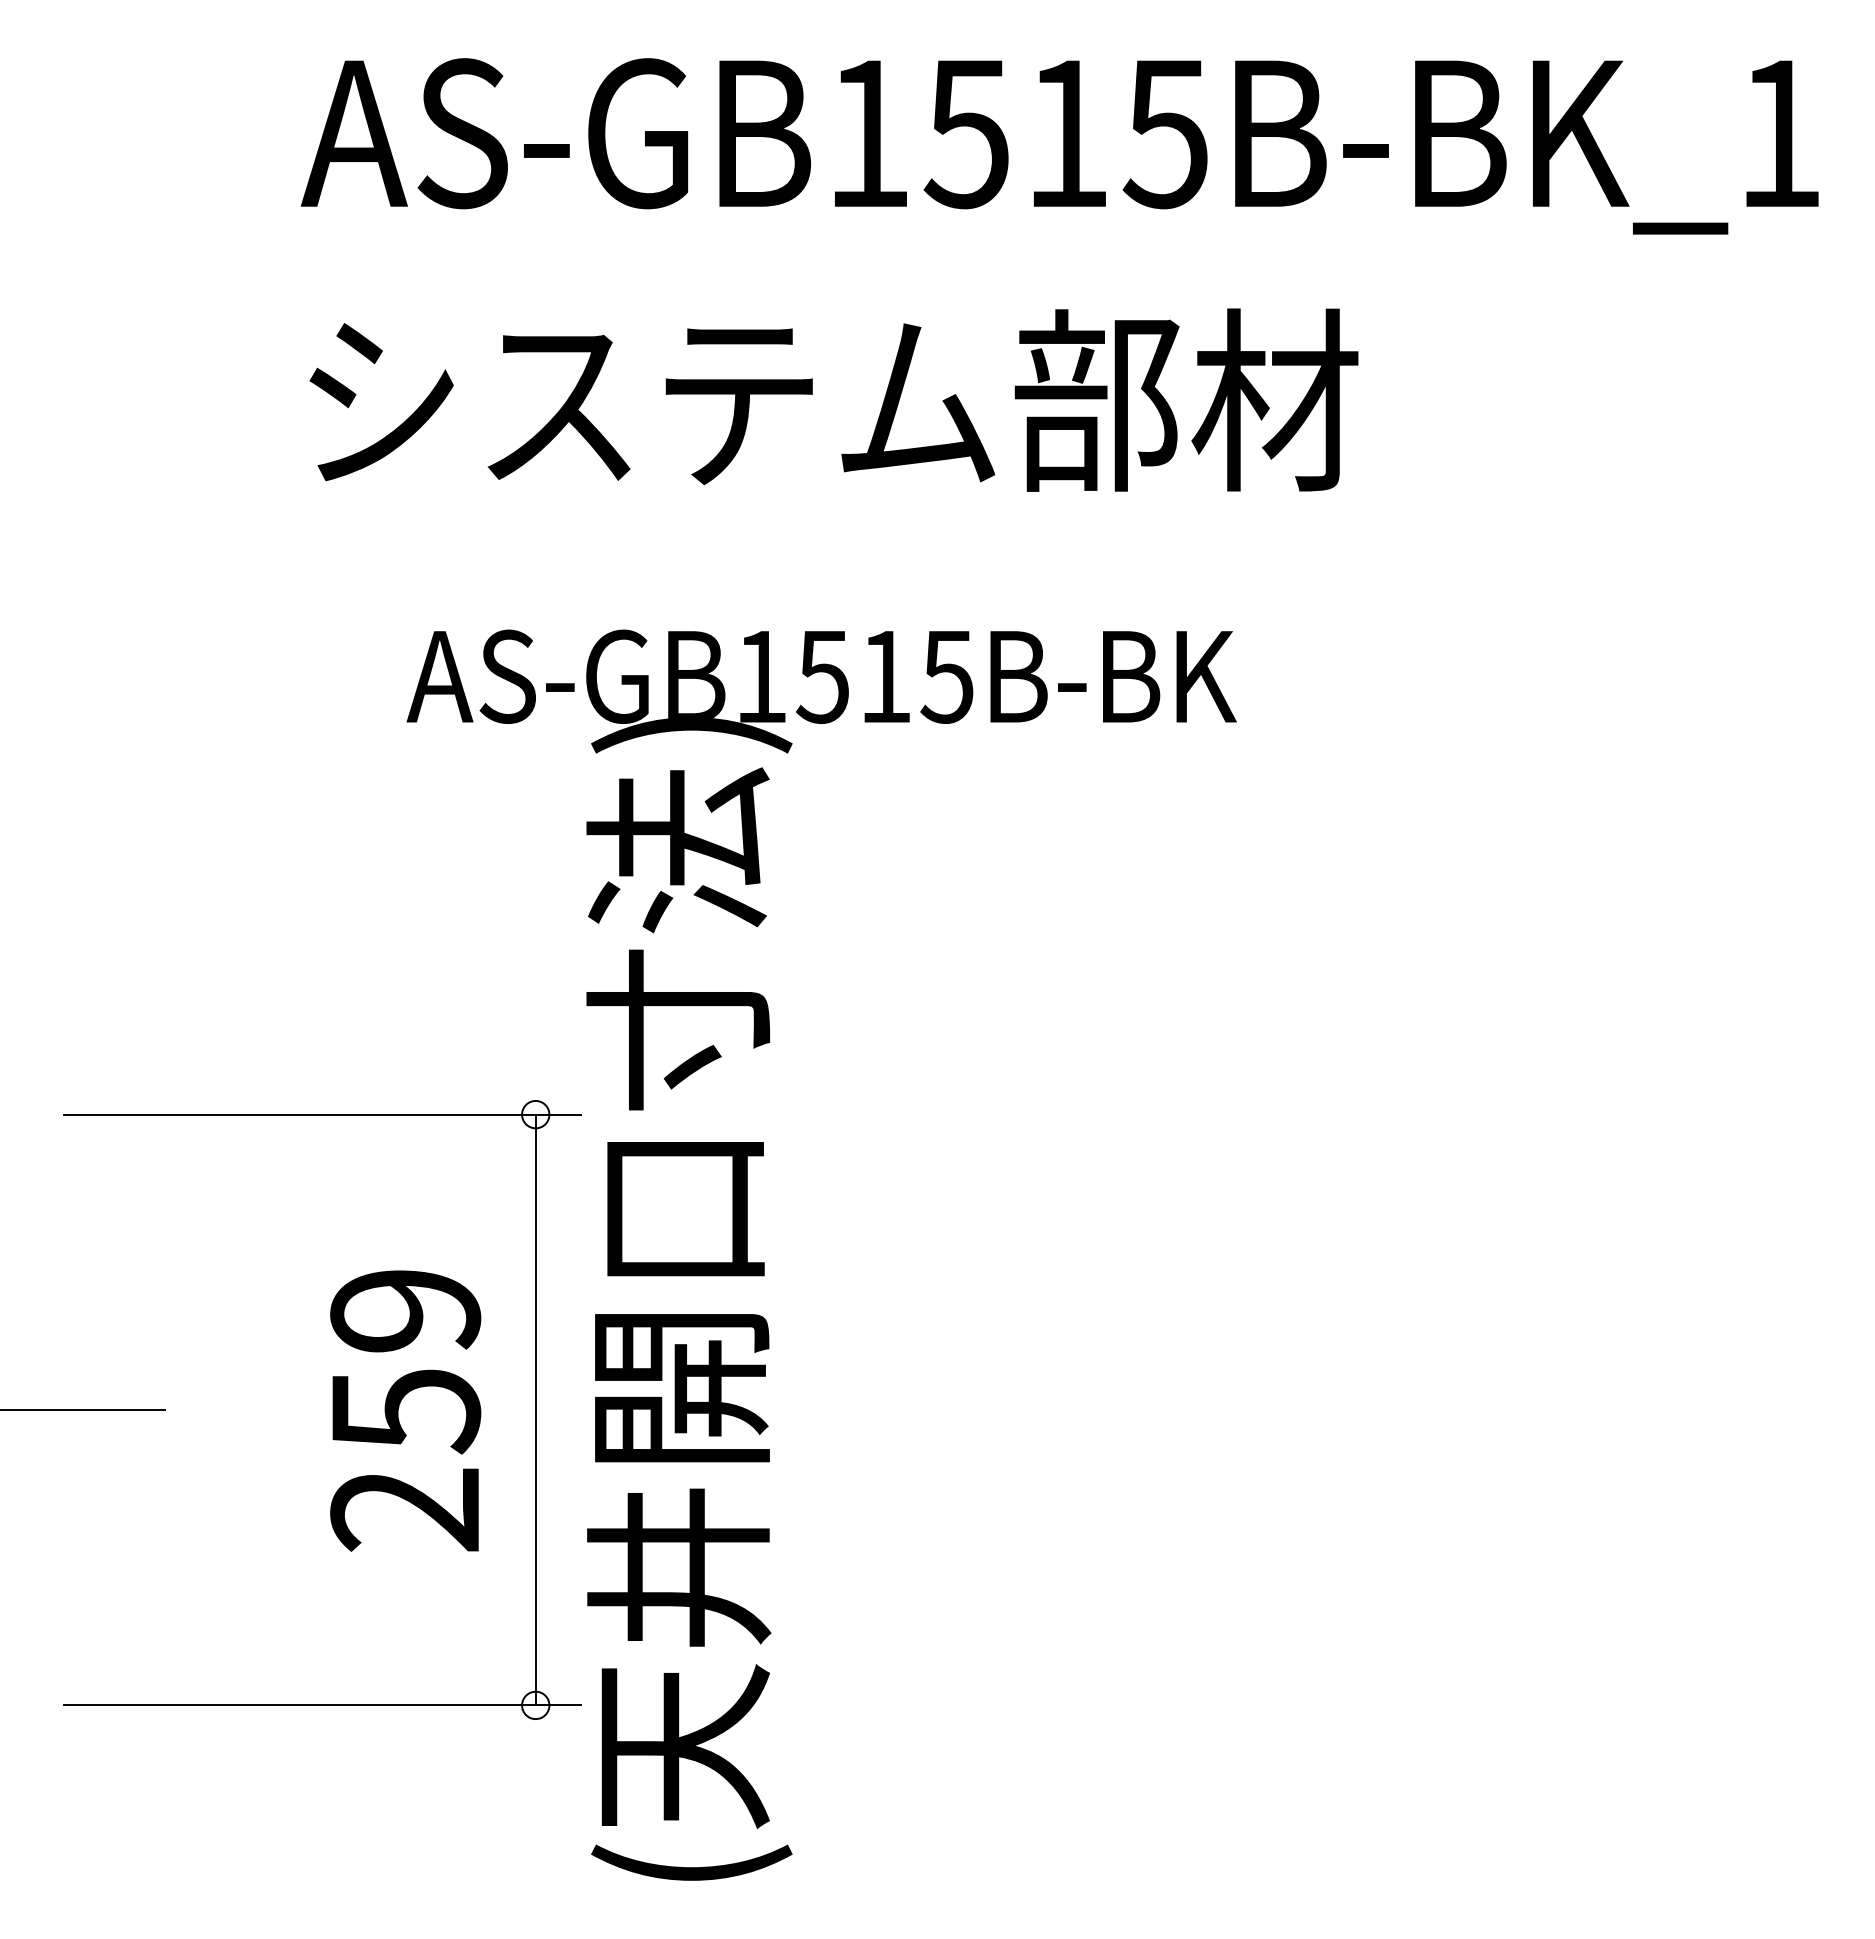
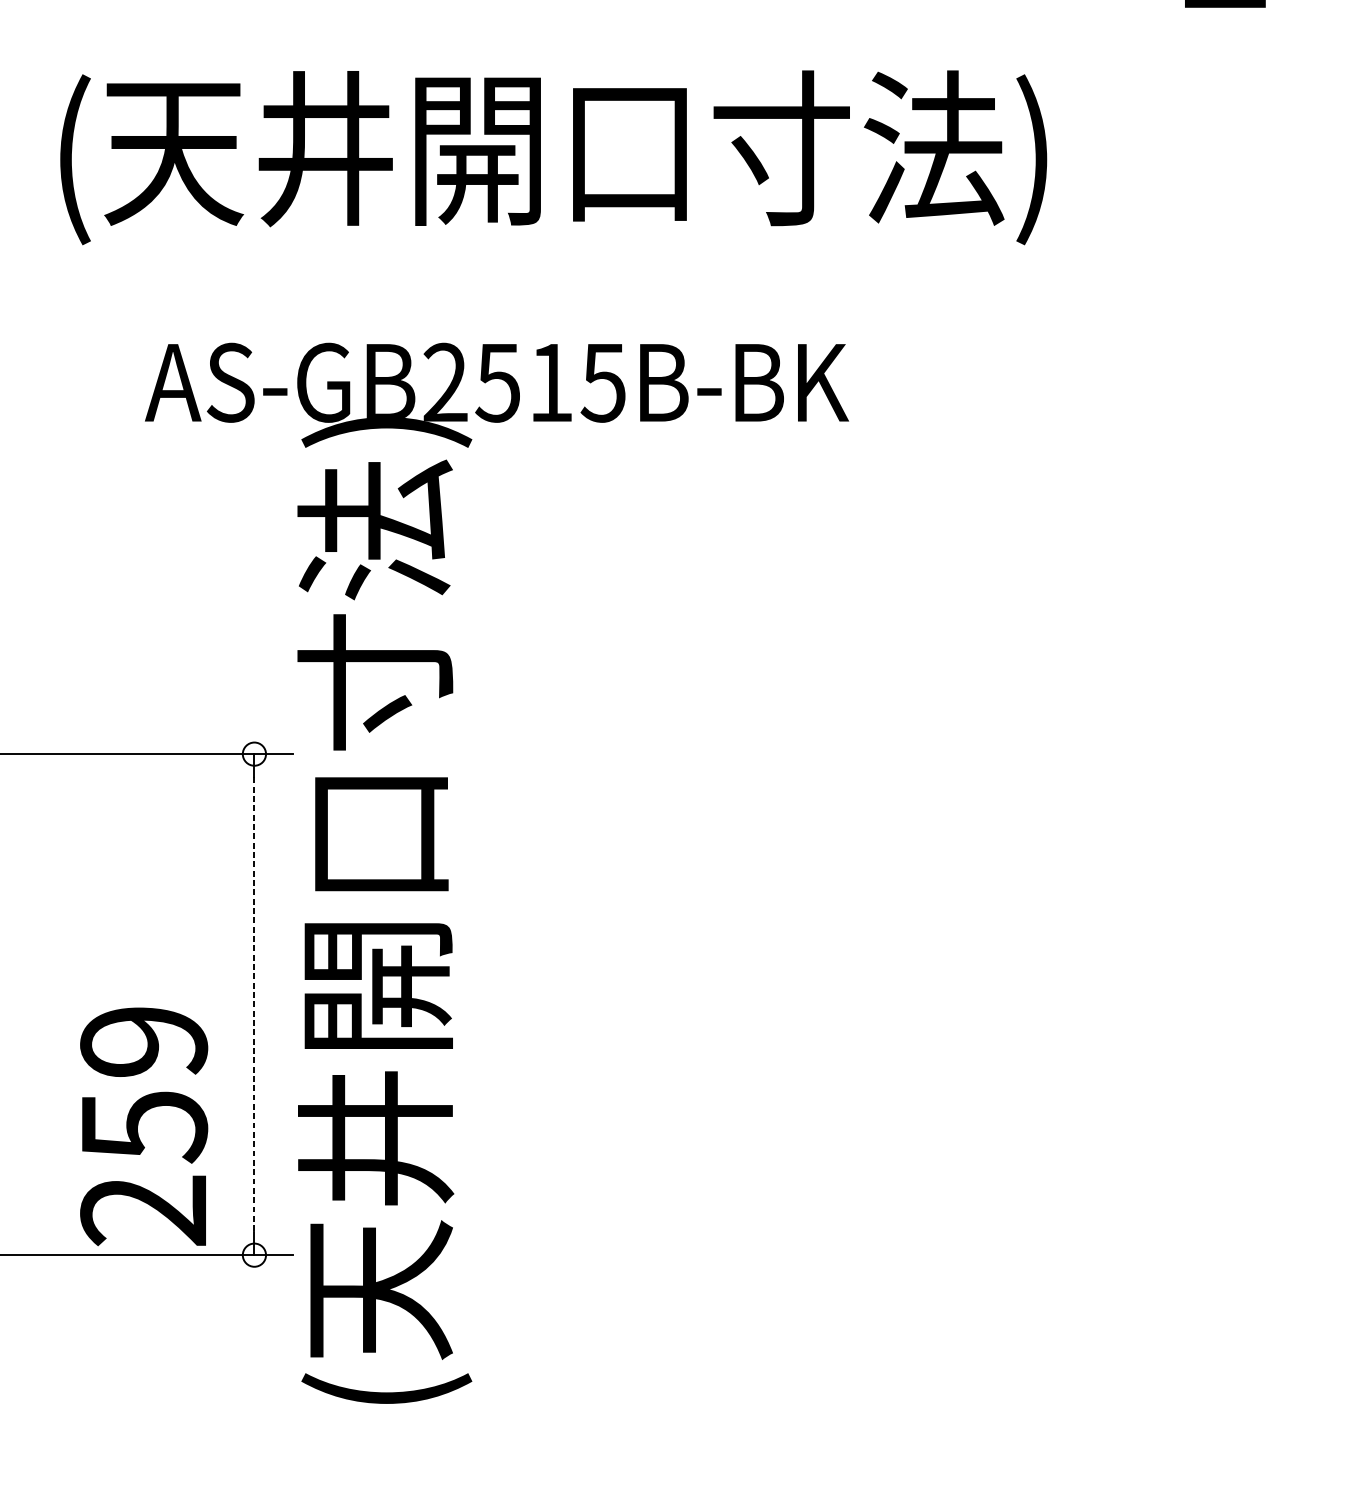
text: (888, 411) -> (553, 157), システム部材 -> (天井開口寸法)
text: (761, 675) -> (445, 381), AS-GB1515B-BK -> AS-GB2515B-BK
text: (405, 1410) -> (143, 1126), moved
line: (535, 1410) -> (254, 1005), solid -> dashed

